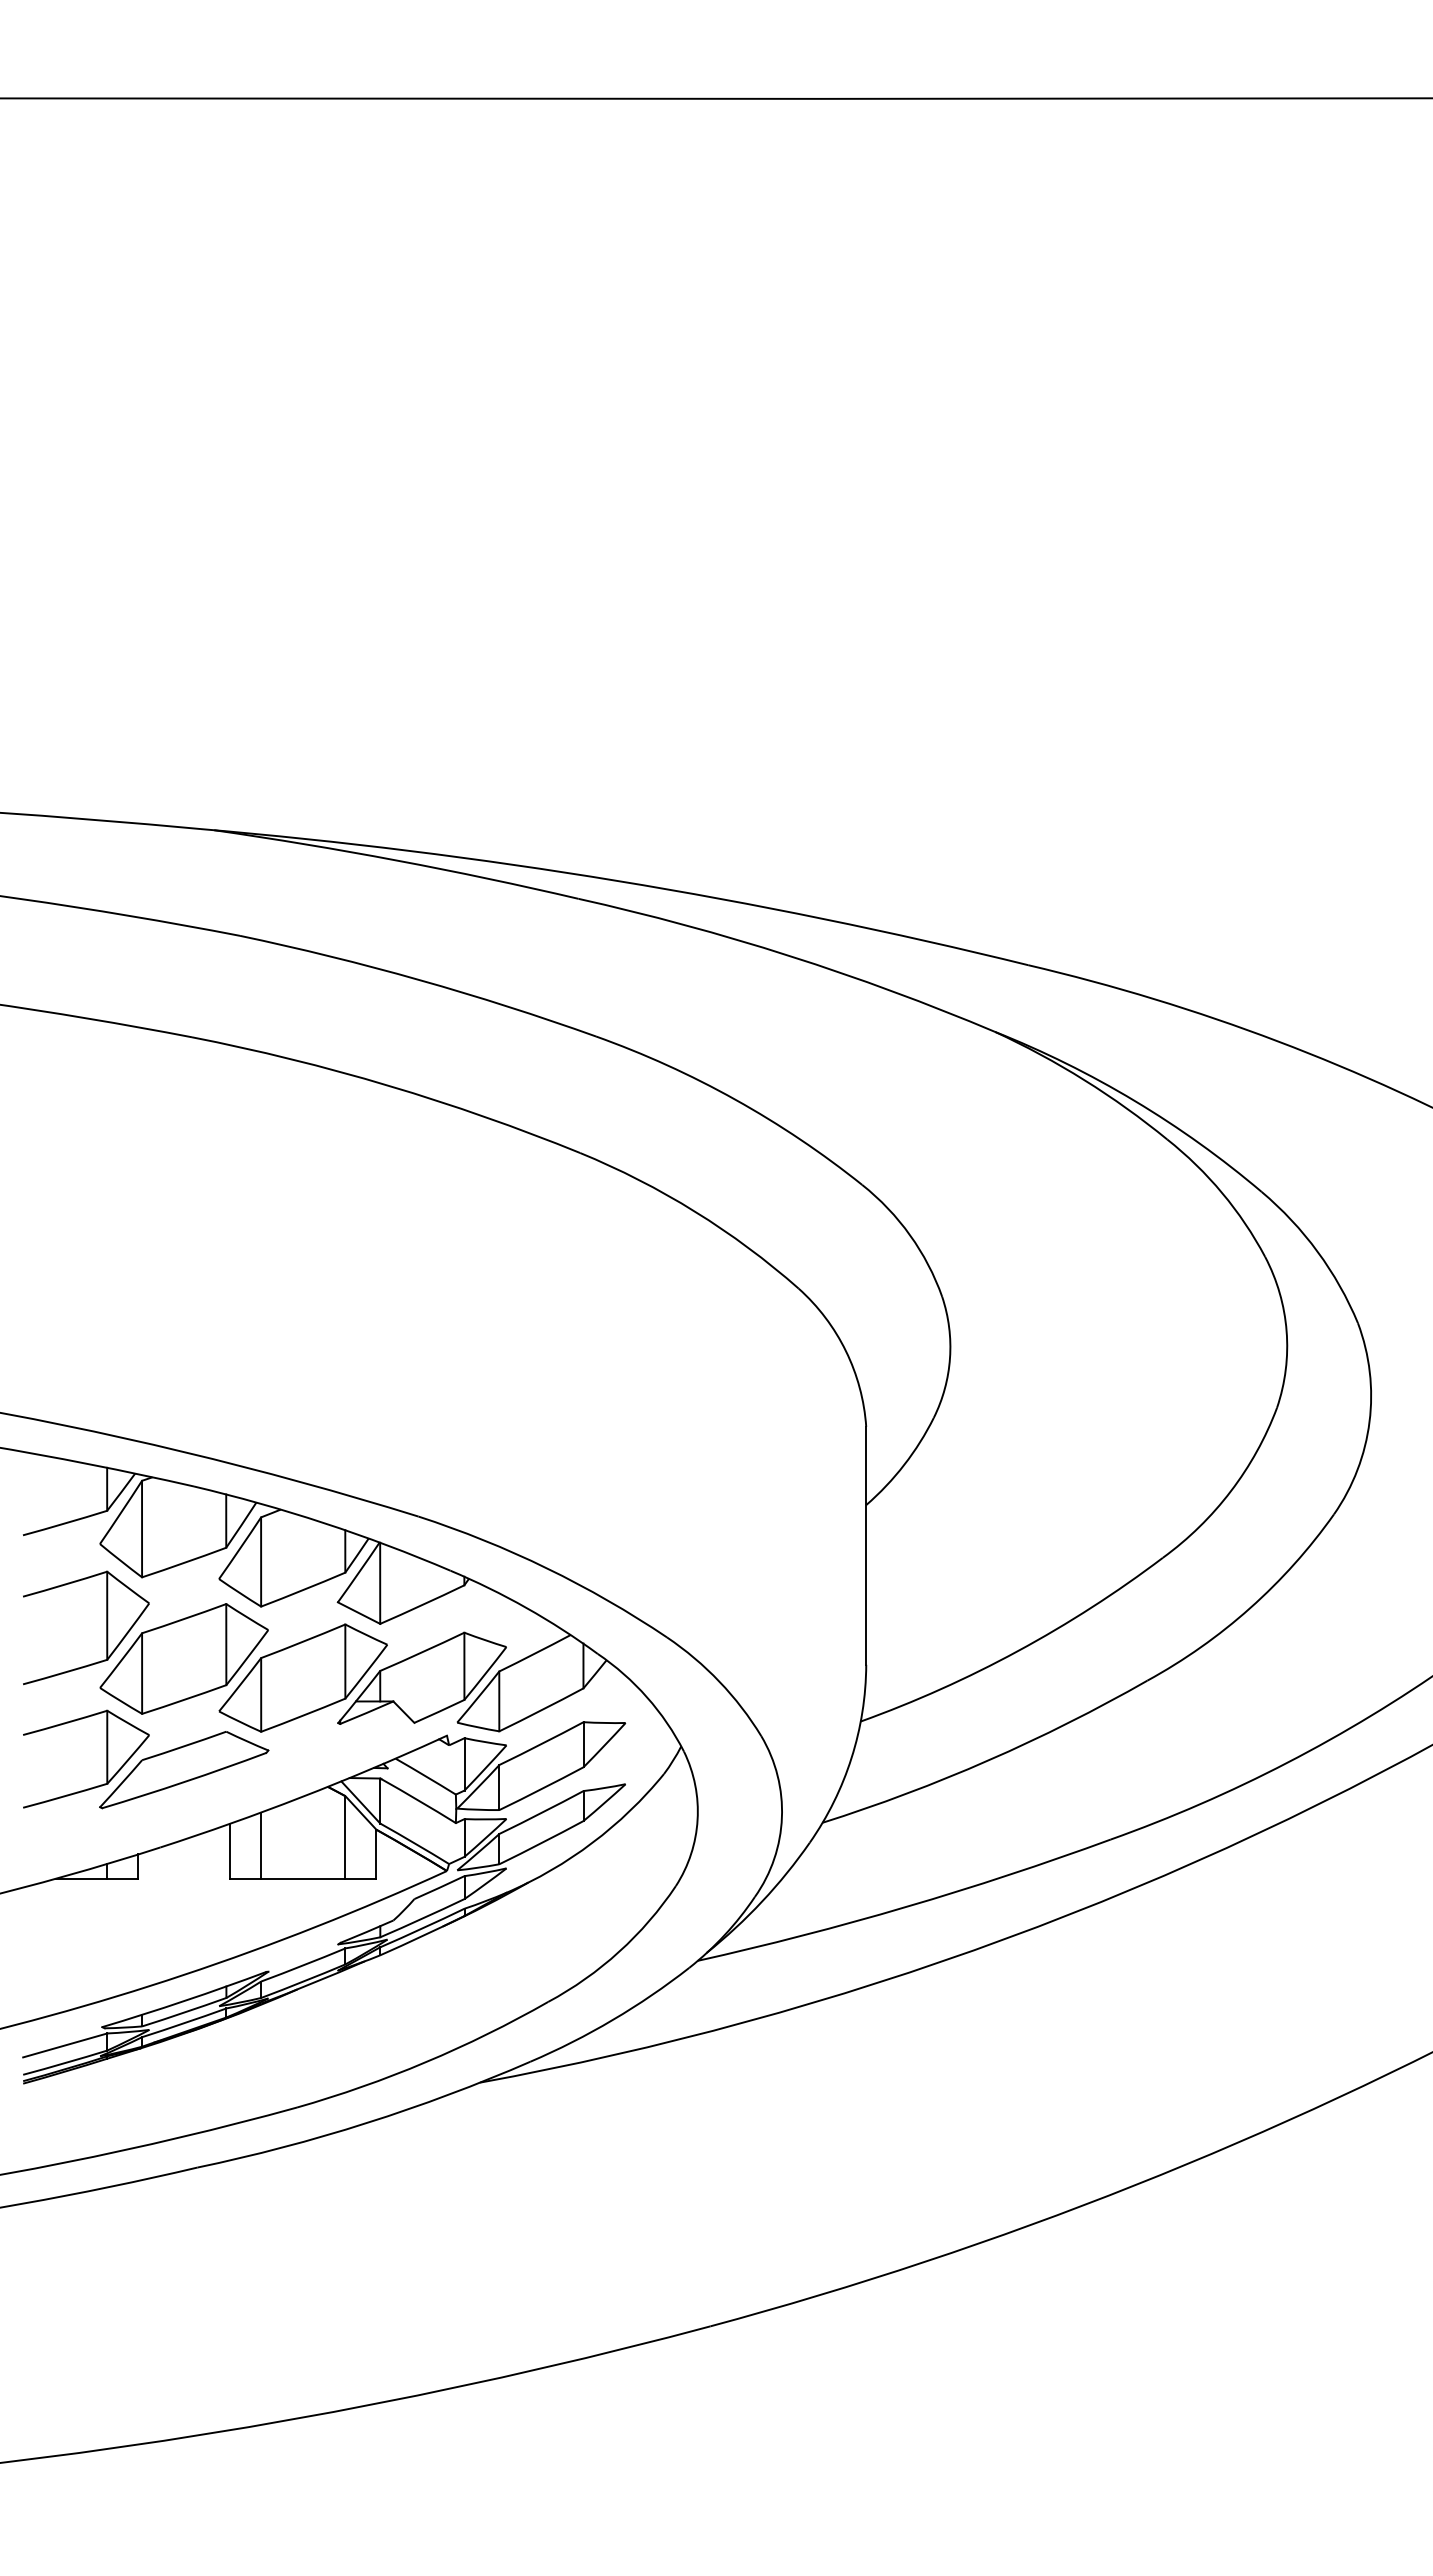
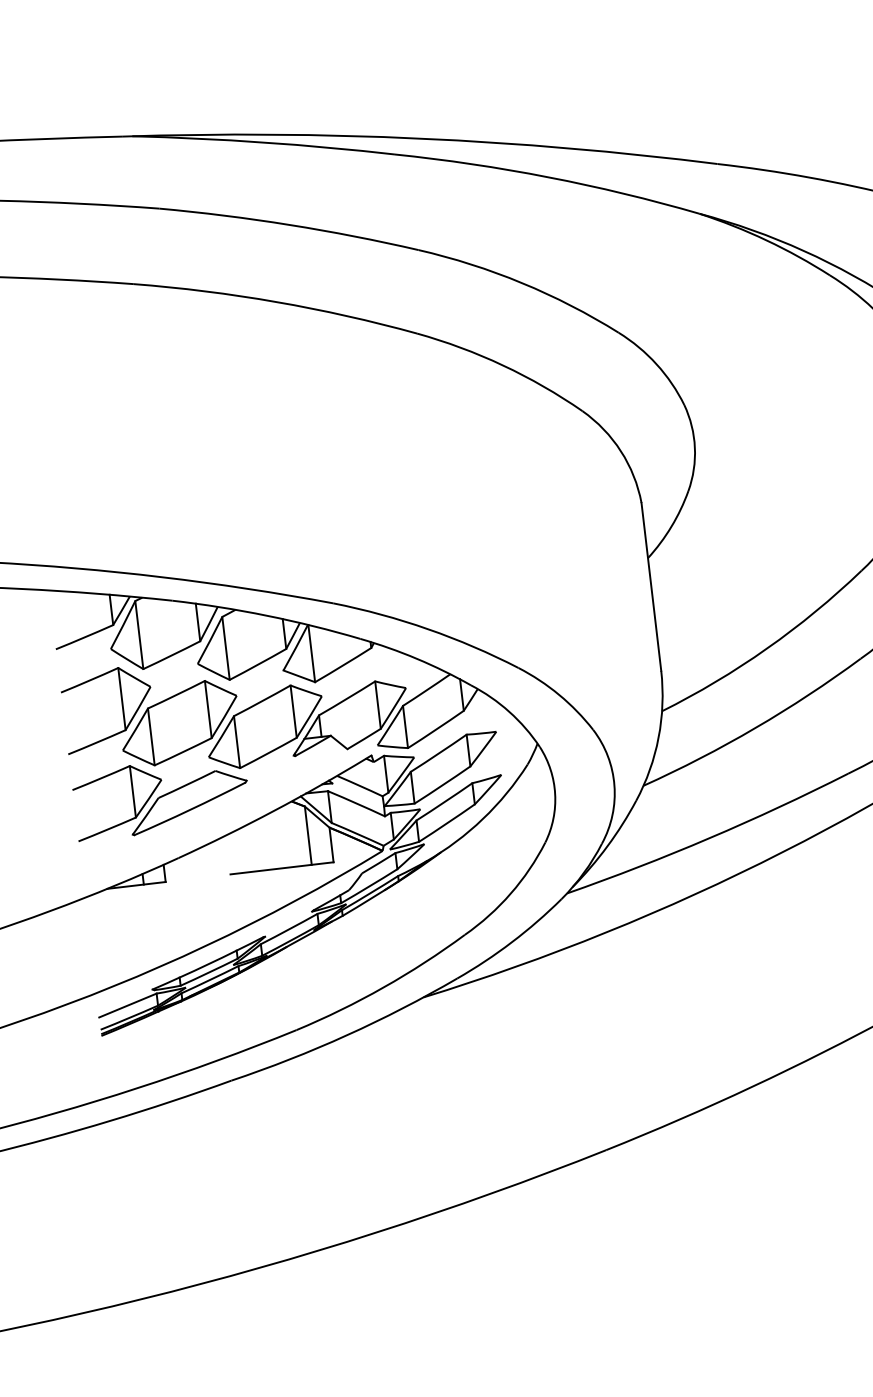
line: (261, 1845) -> (249, 848), removed
line: (230, 1850) -> (228, 854), removed

